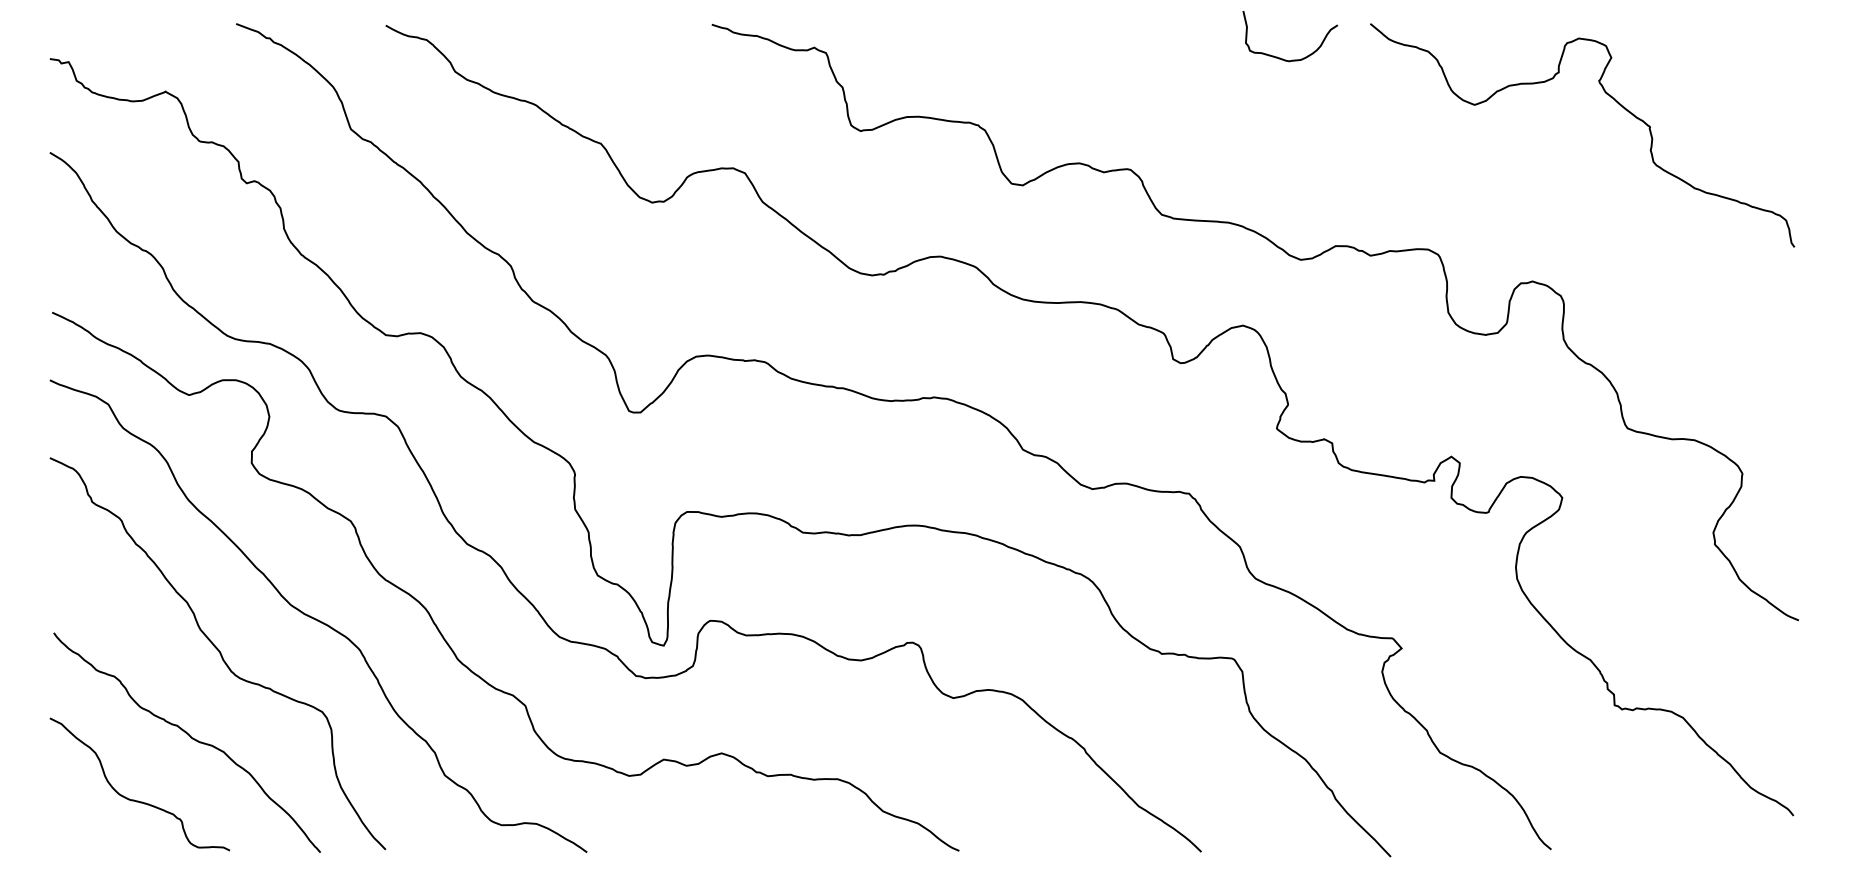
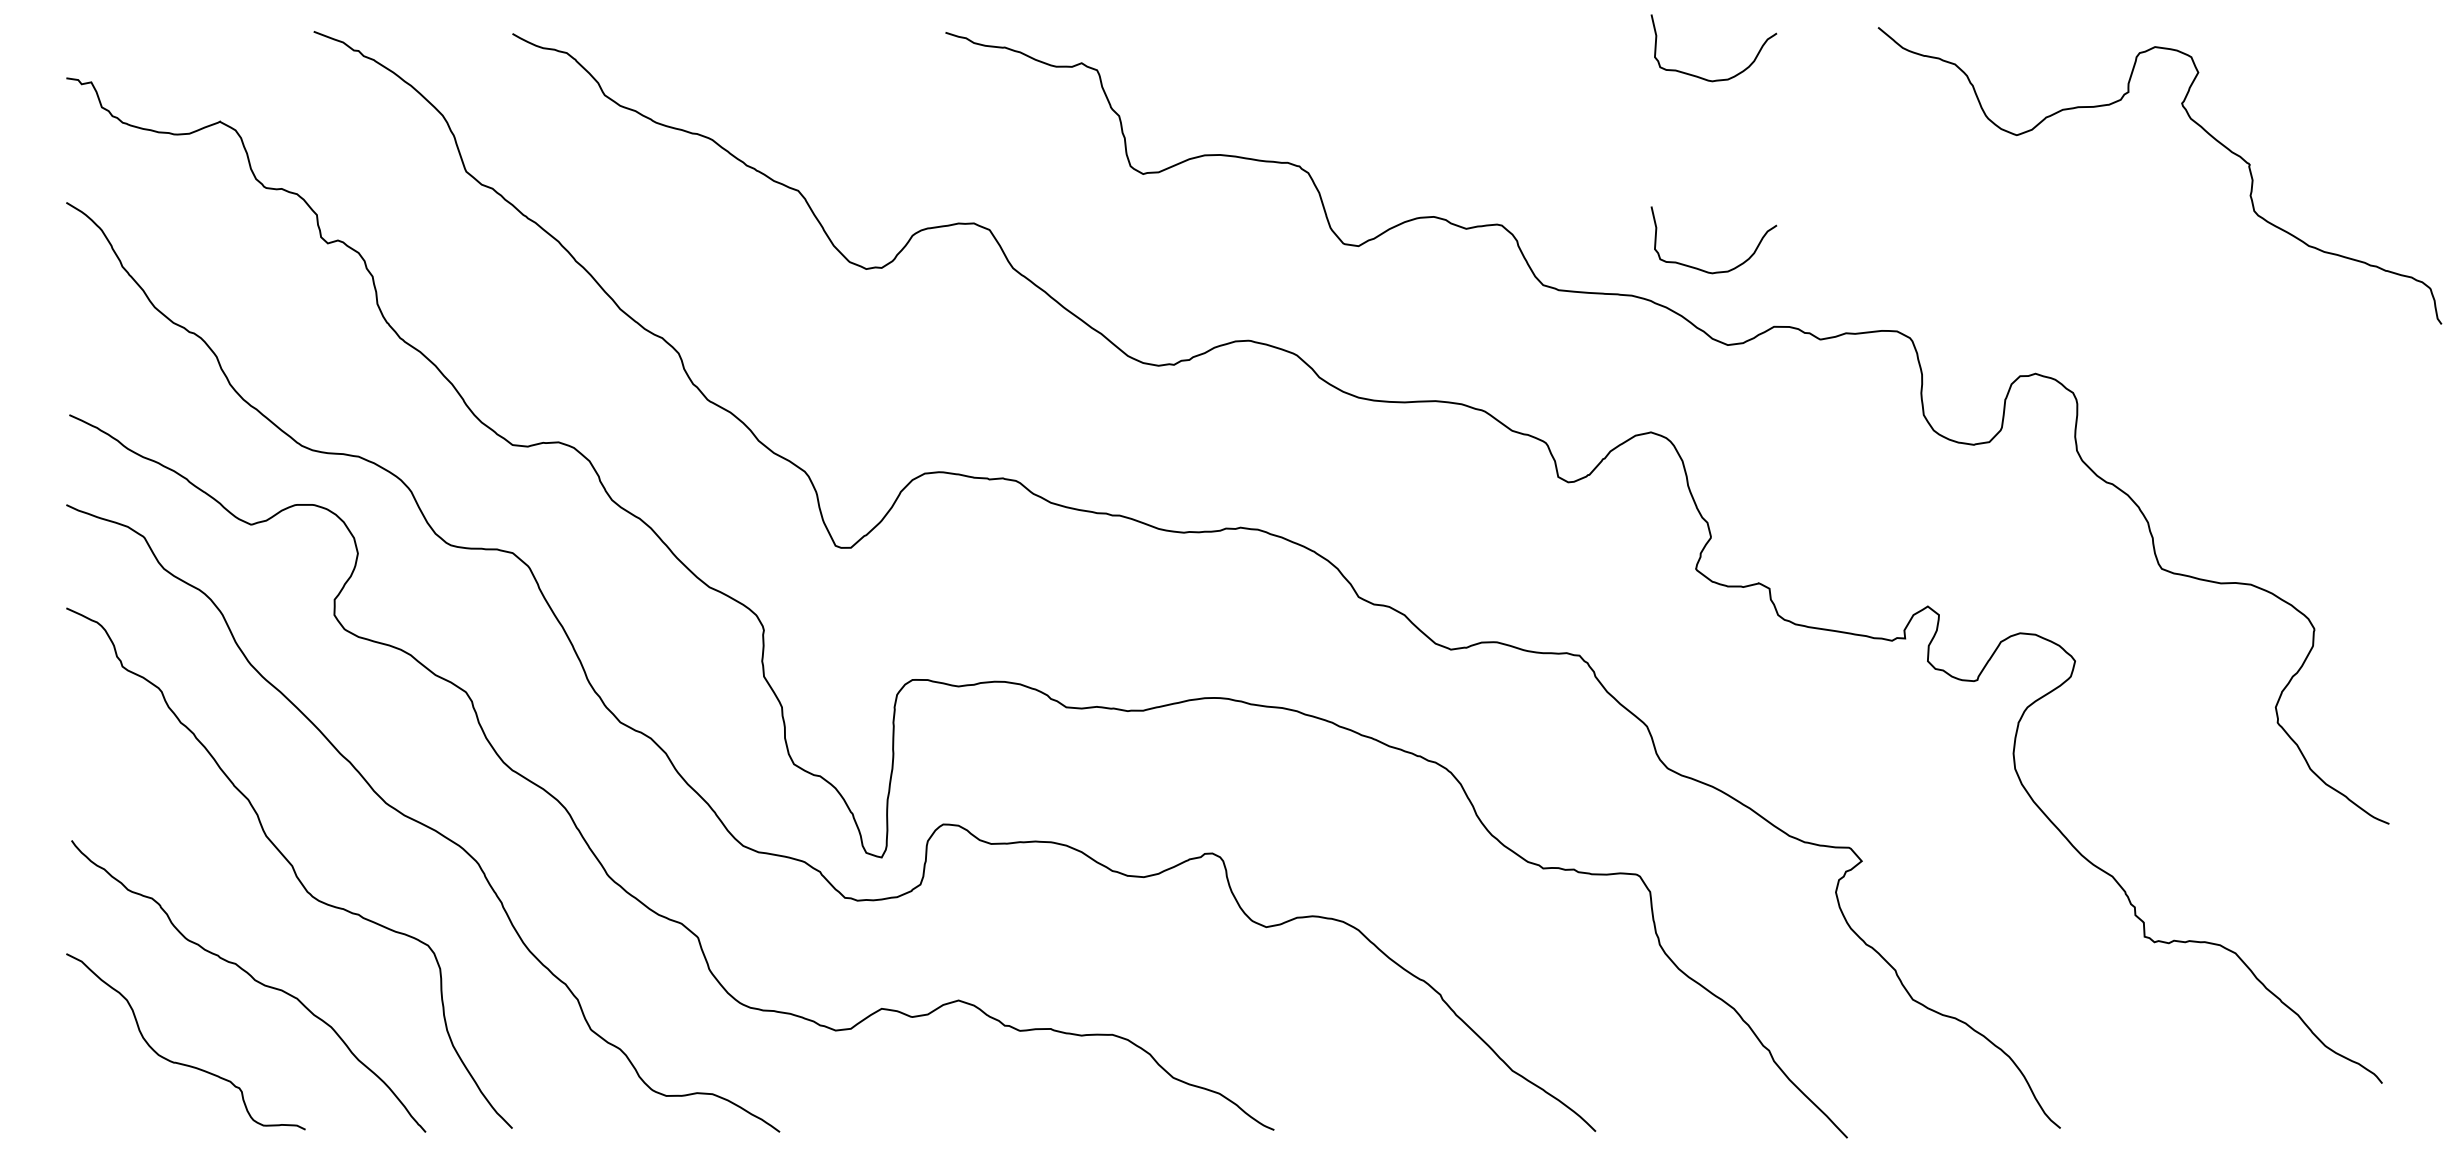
curve: (1610, 97) -> (2197, 125), moved
curve: (1281, 202) -> (1702, 269), added

